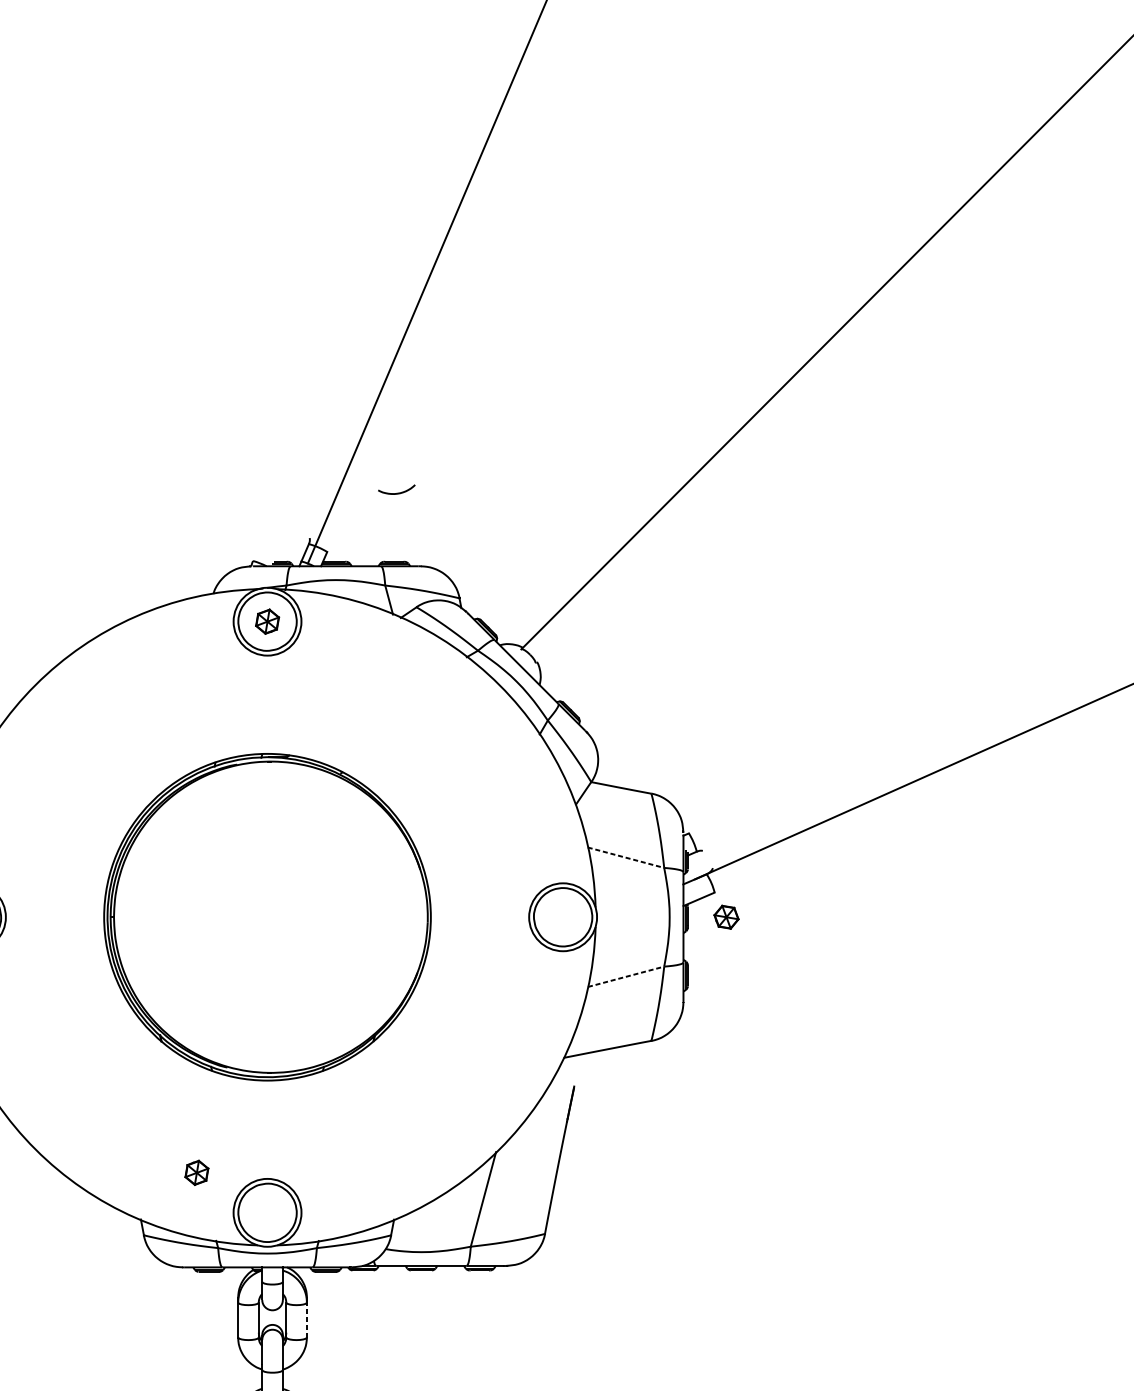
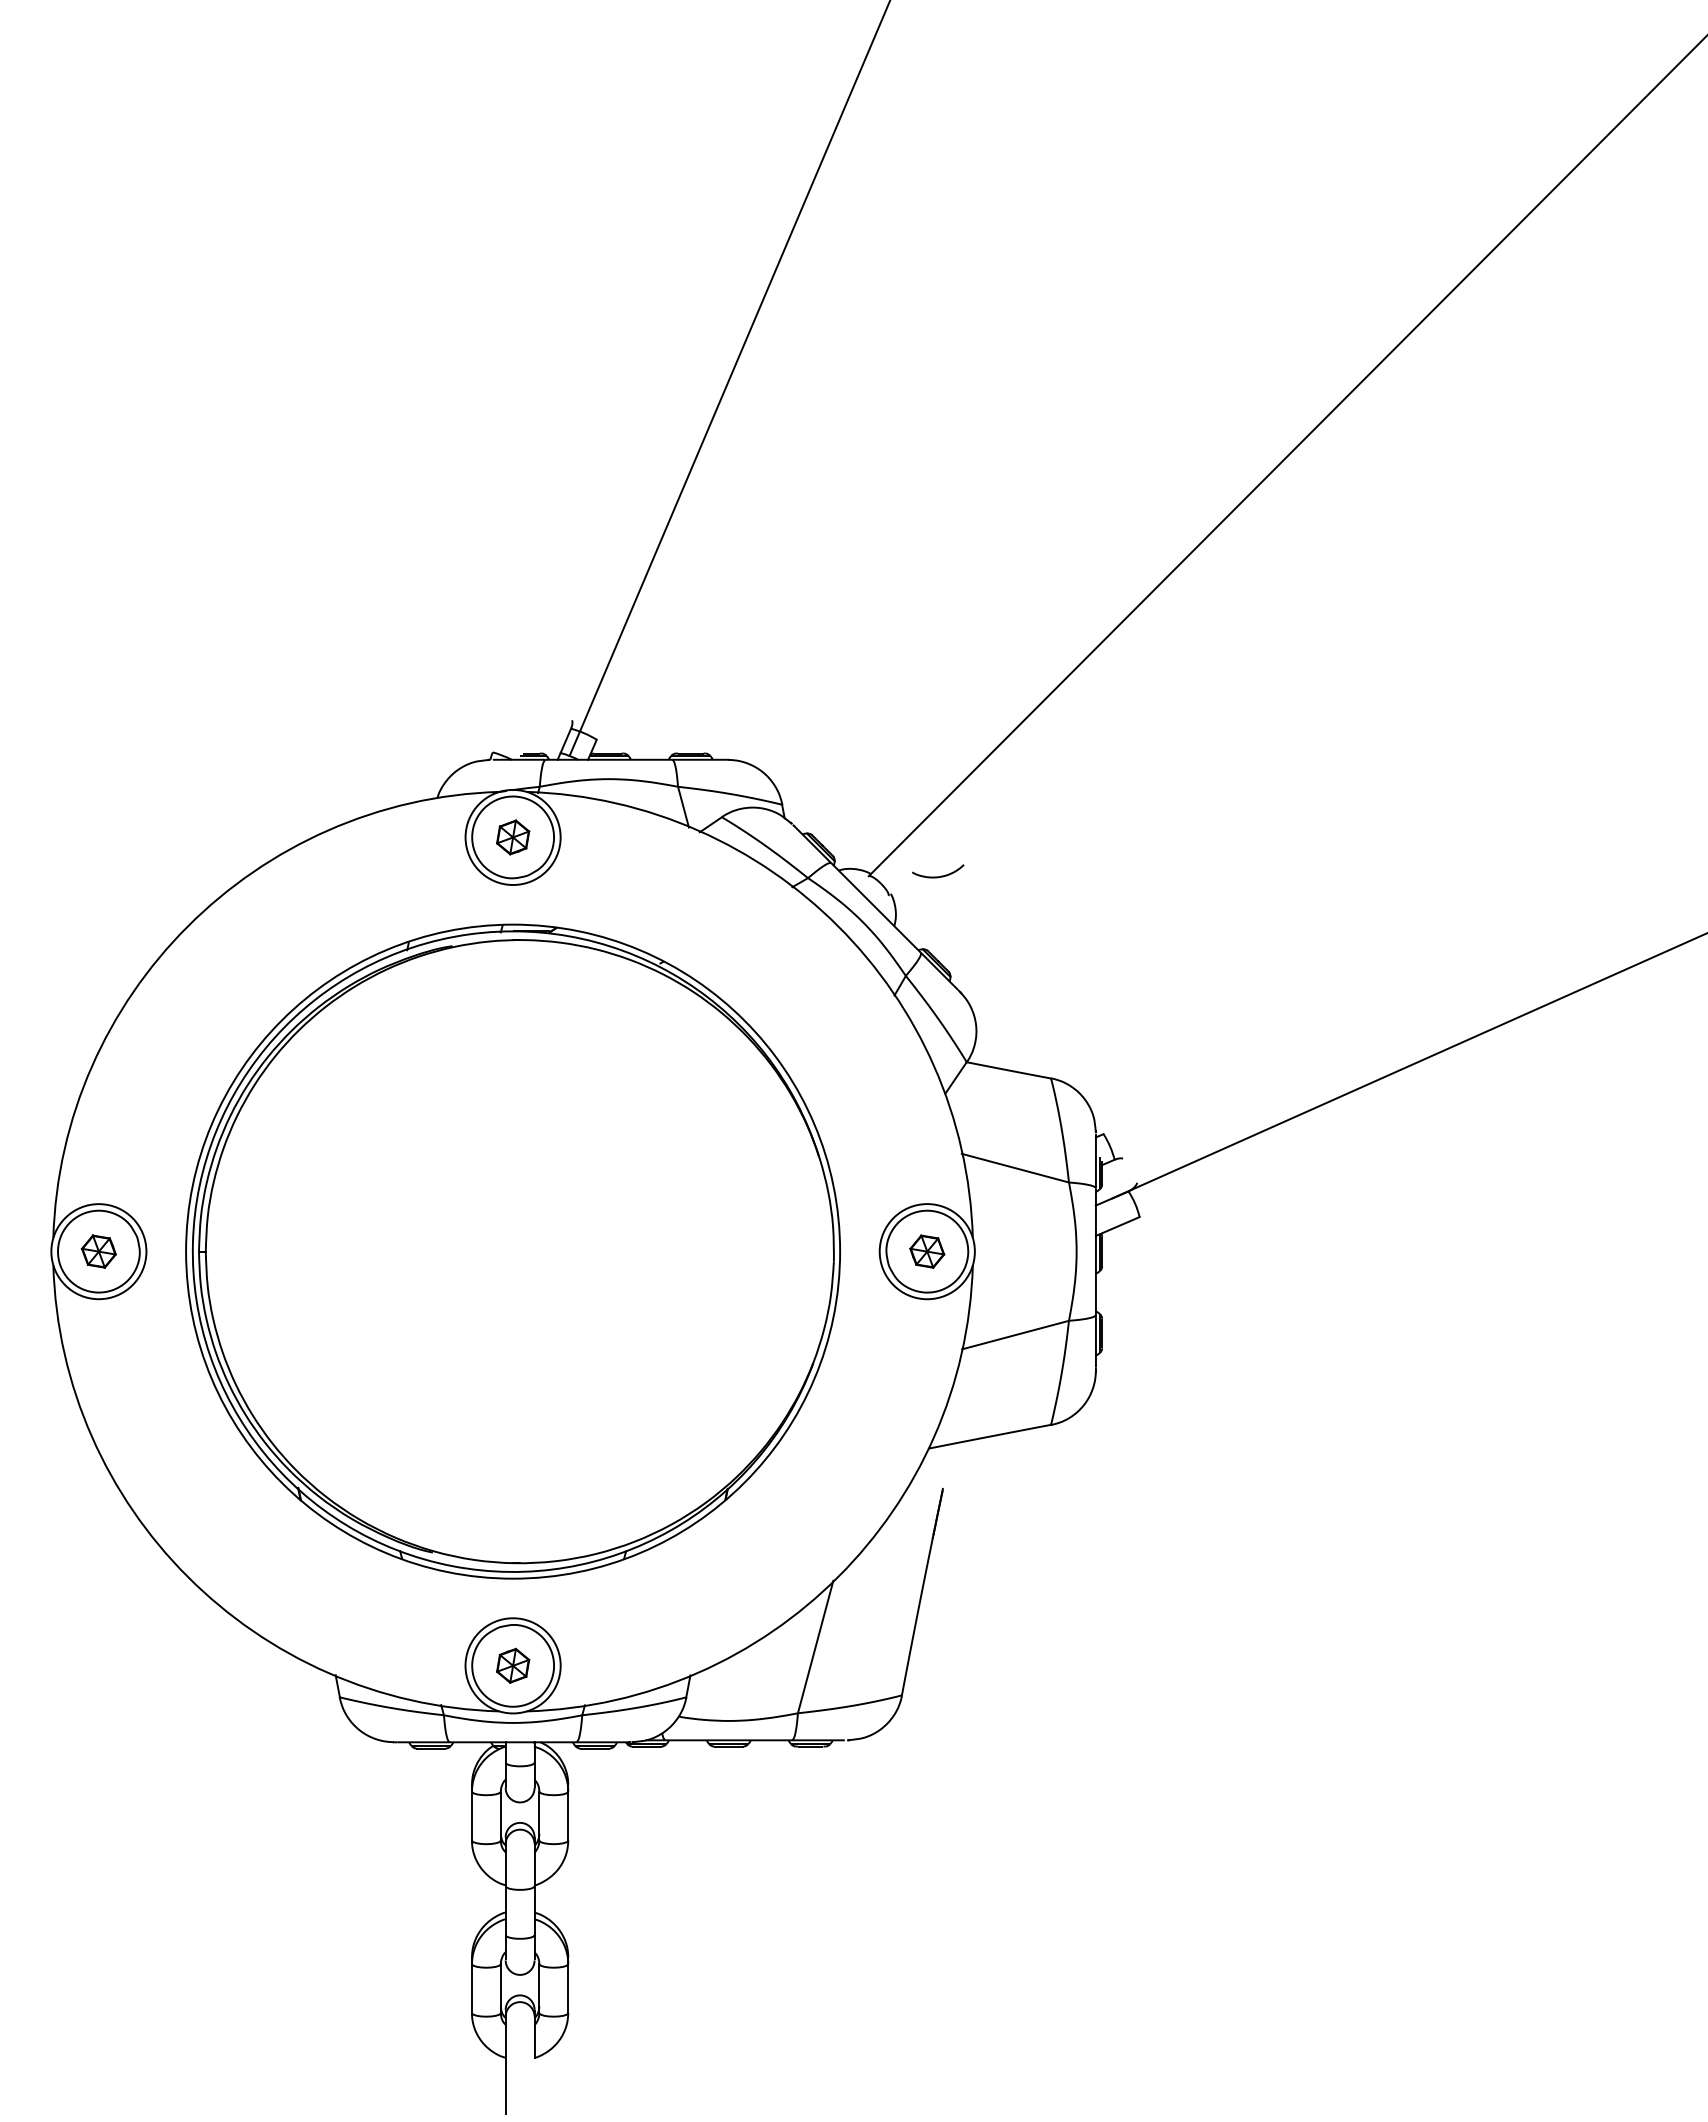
curve: (399, 492) -> (941, 875), moved
line: (626, 857) -> (1015, 1168), dashed -> solid
part: (267, 917) -> (512, 1251), size x1.43
part: (726, 917) -> (927, 1251), moved
line: (626, 976) -> (1016, 1334), dashed -> solid
part: (197, 1172) -> (513, 1665), moved
line: (307, 1319) -> (568, 1815), dashed -> solid

